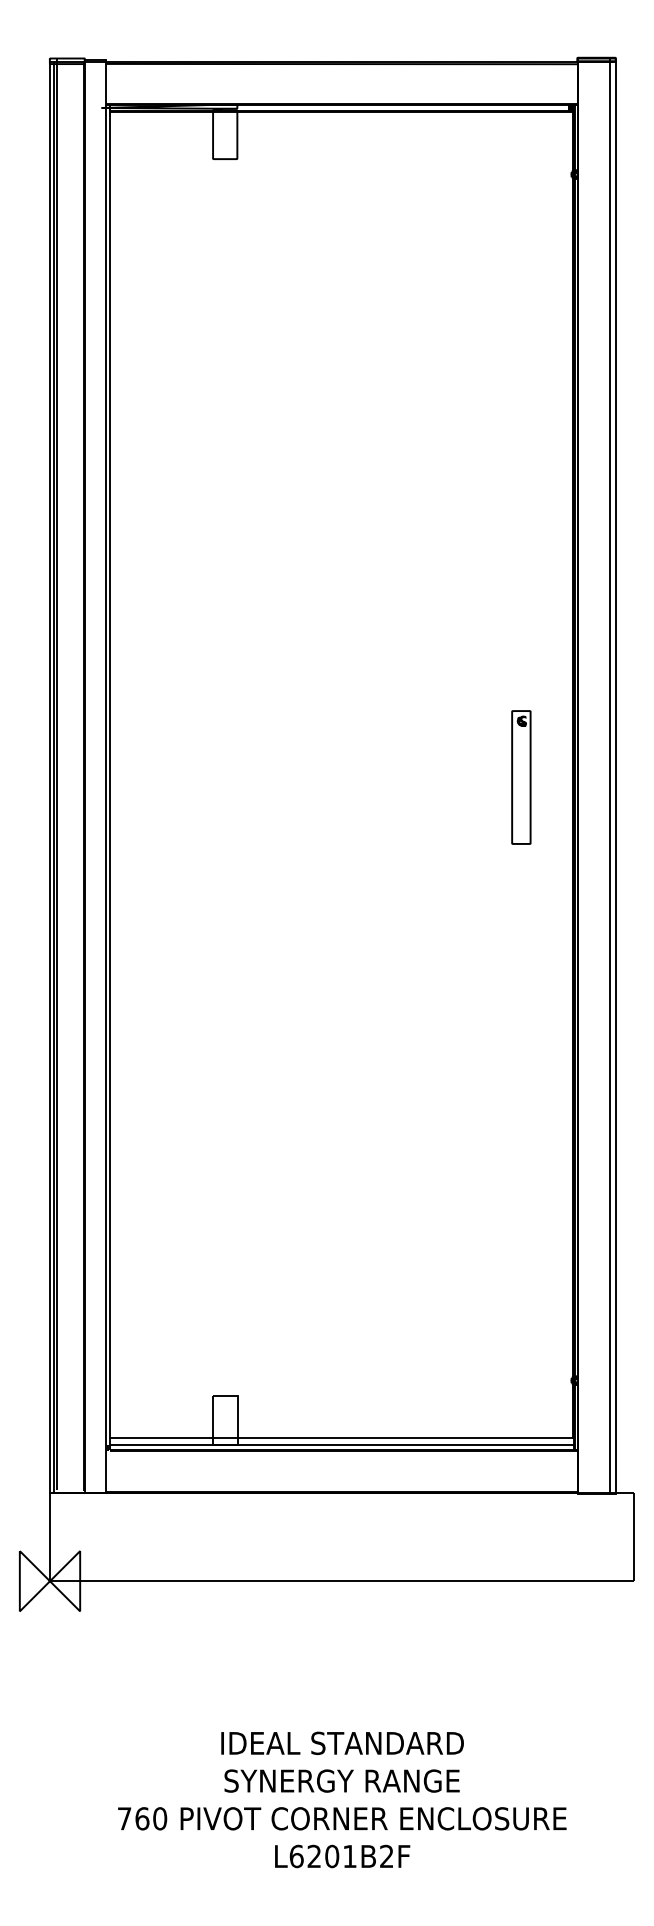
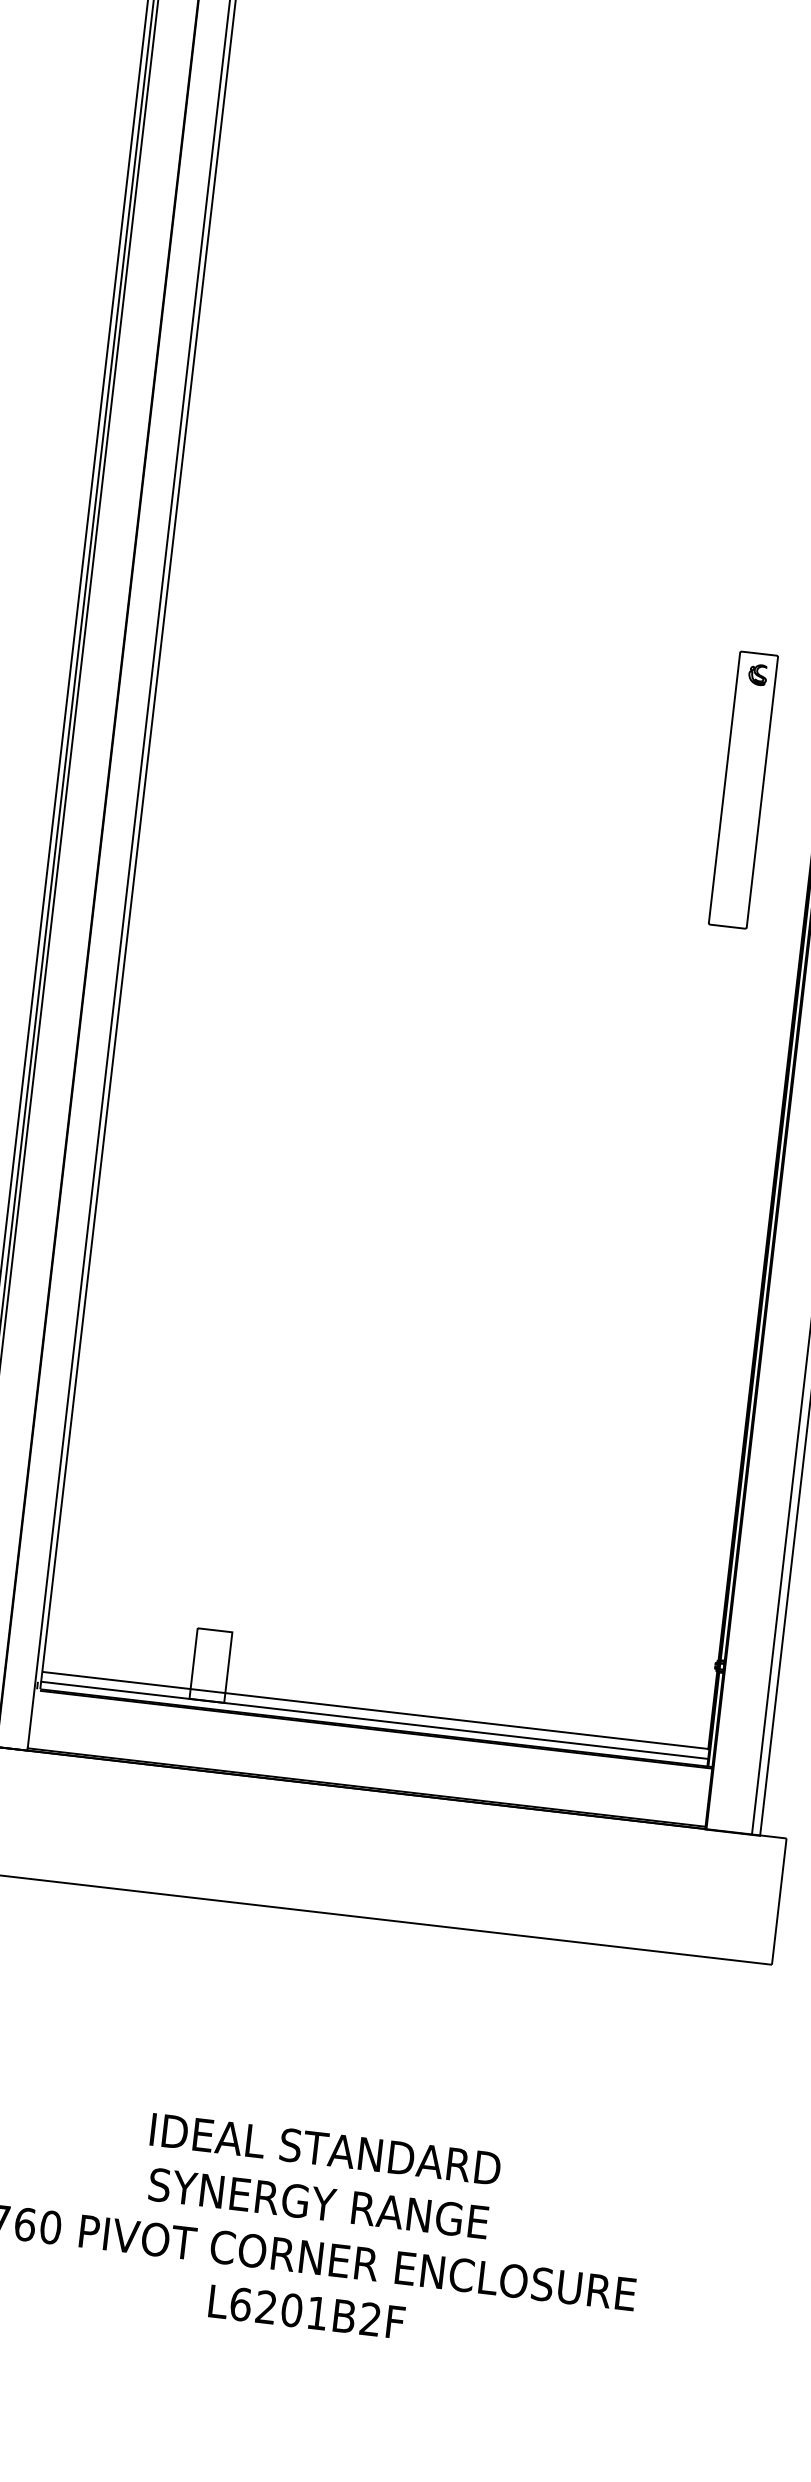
part: (521, 777) -> (743, 790), size x1.43

